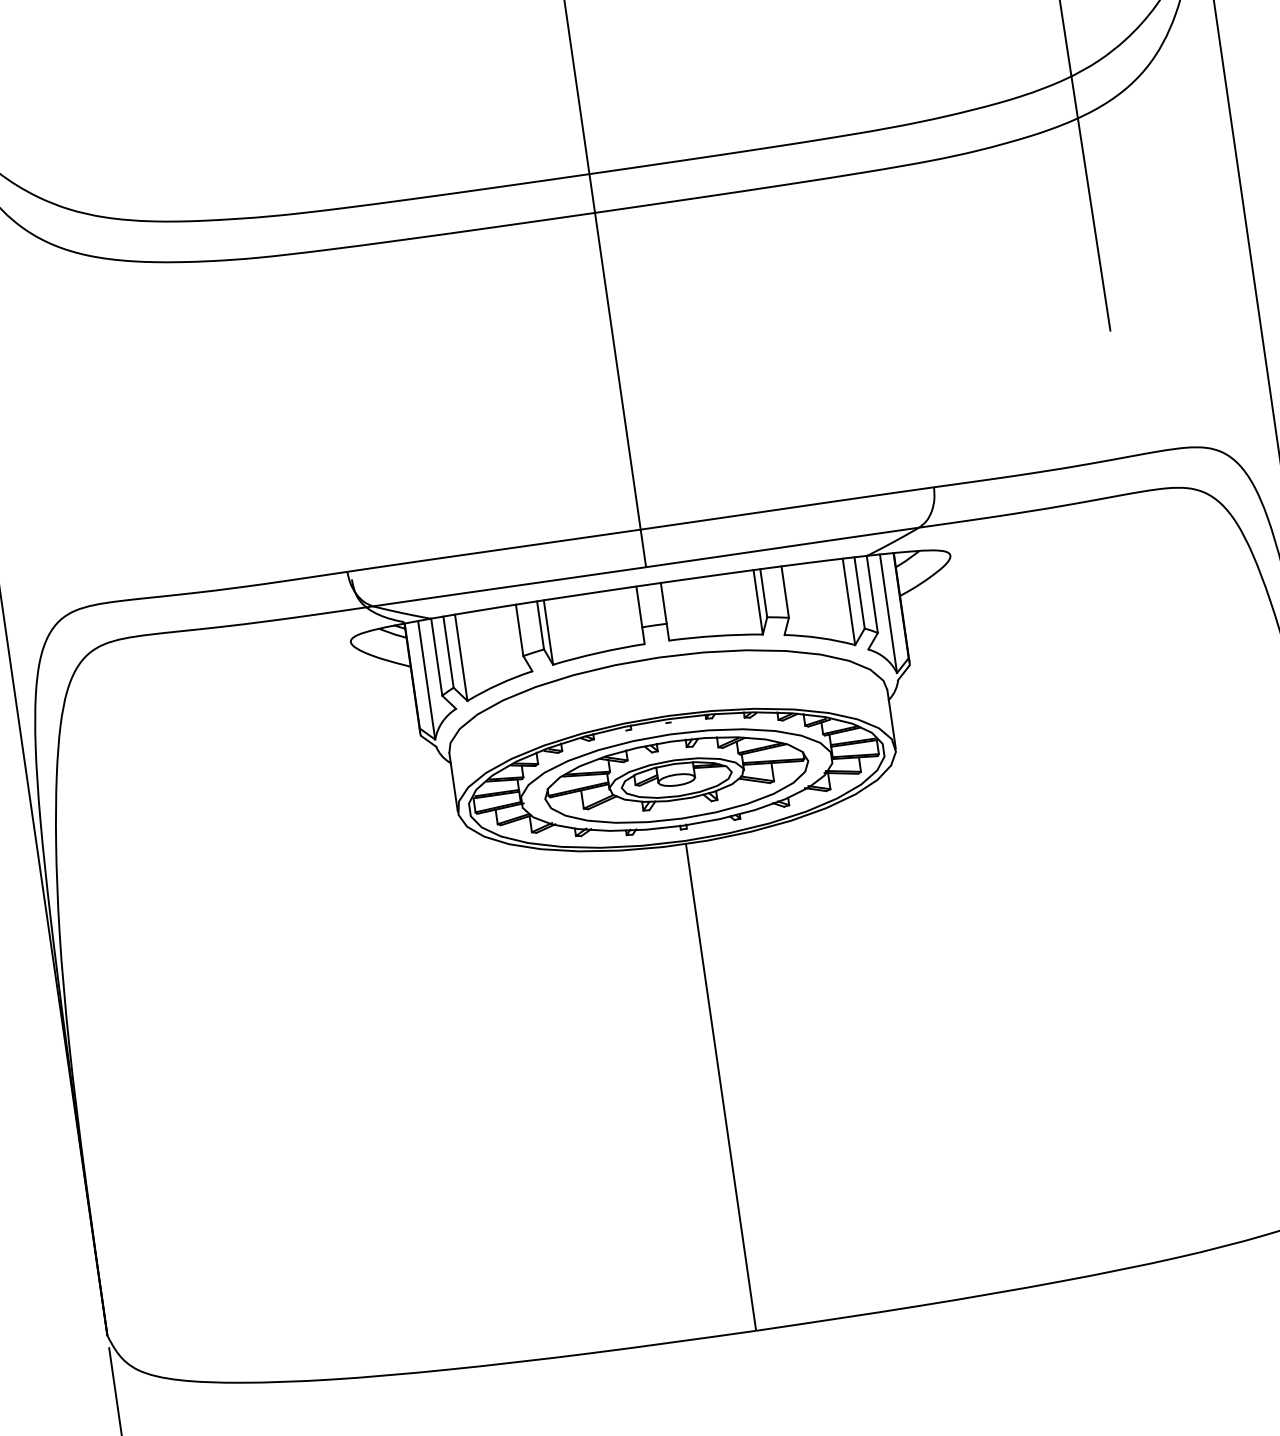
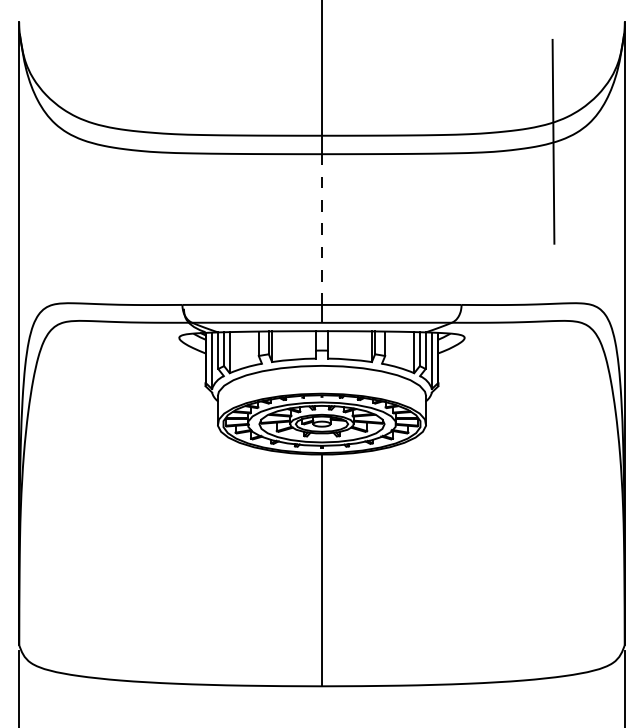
line: (618, 370) -> (322, 229), solid -> dashed

